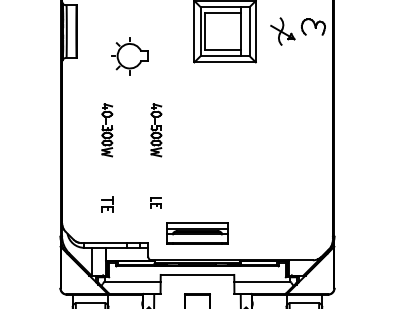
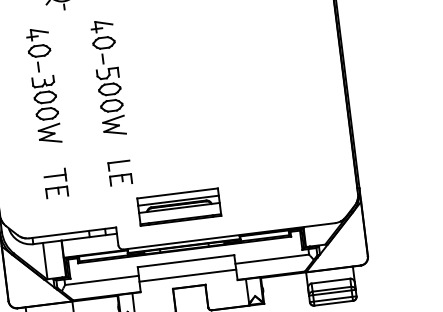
part: (107, 130) -> (44, 86), size x1.67
part: (156, 130) -> (108, 78), size x1.67
part: (155, 202) -> (119, 173), size x1.67
part: (106, 204) -> (55, 183), size x1.43
line: (197, 285) -> (187, 275), added

